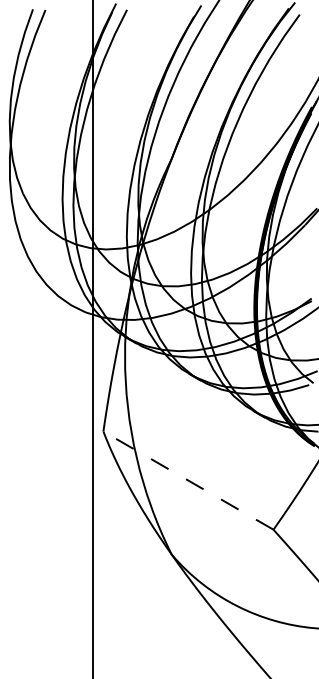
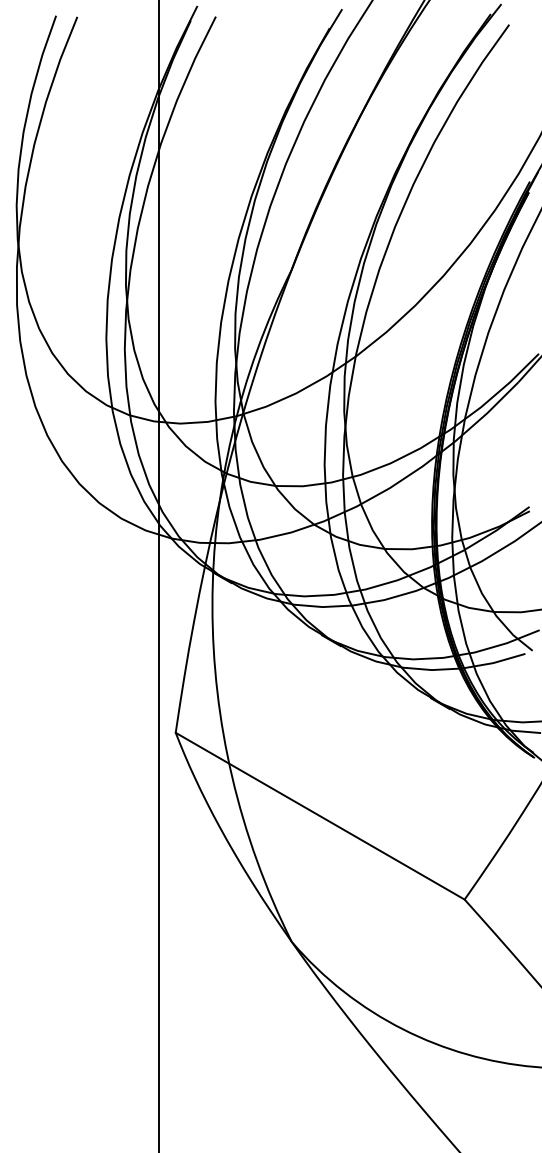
line: (188, 480) -> (320, 815), dashed -> solid

